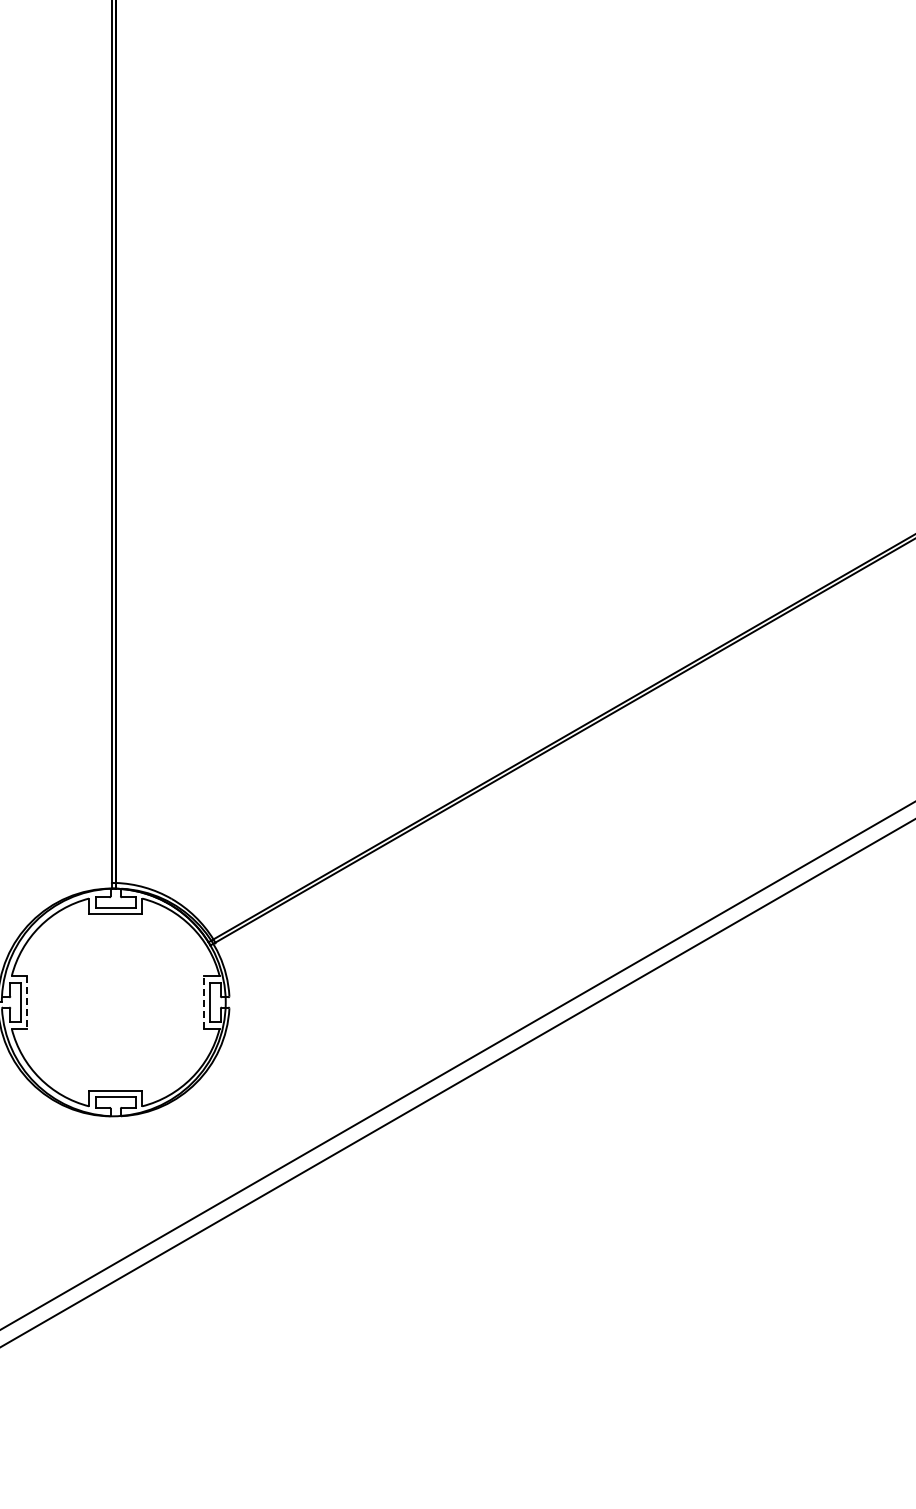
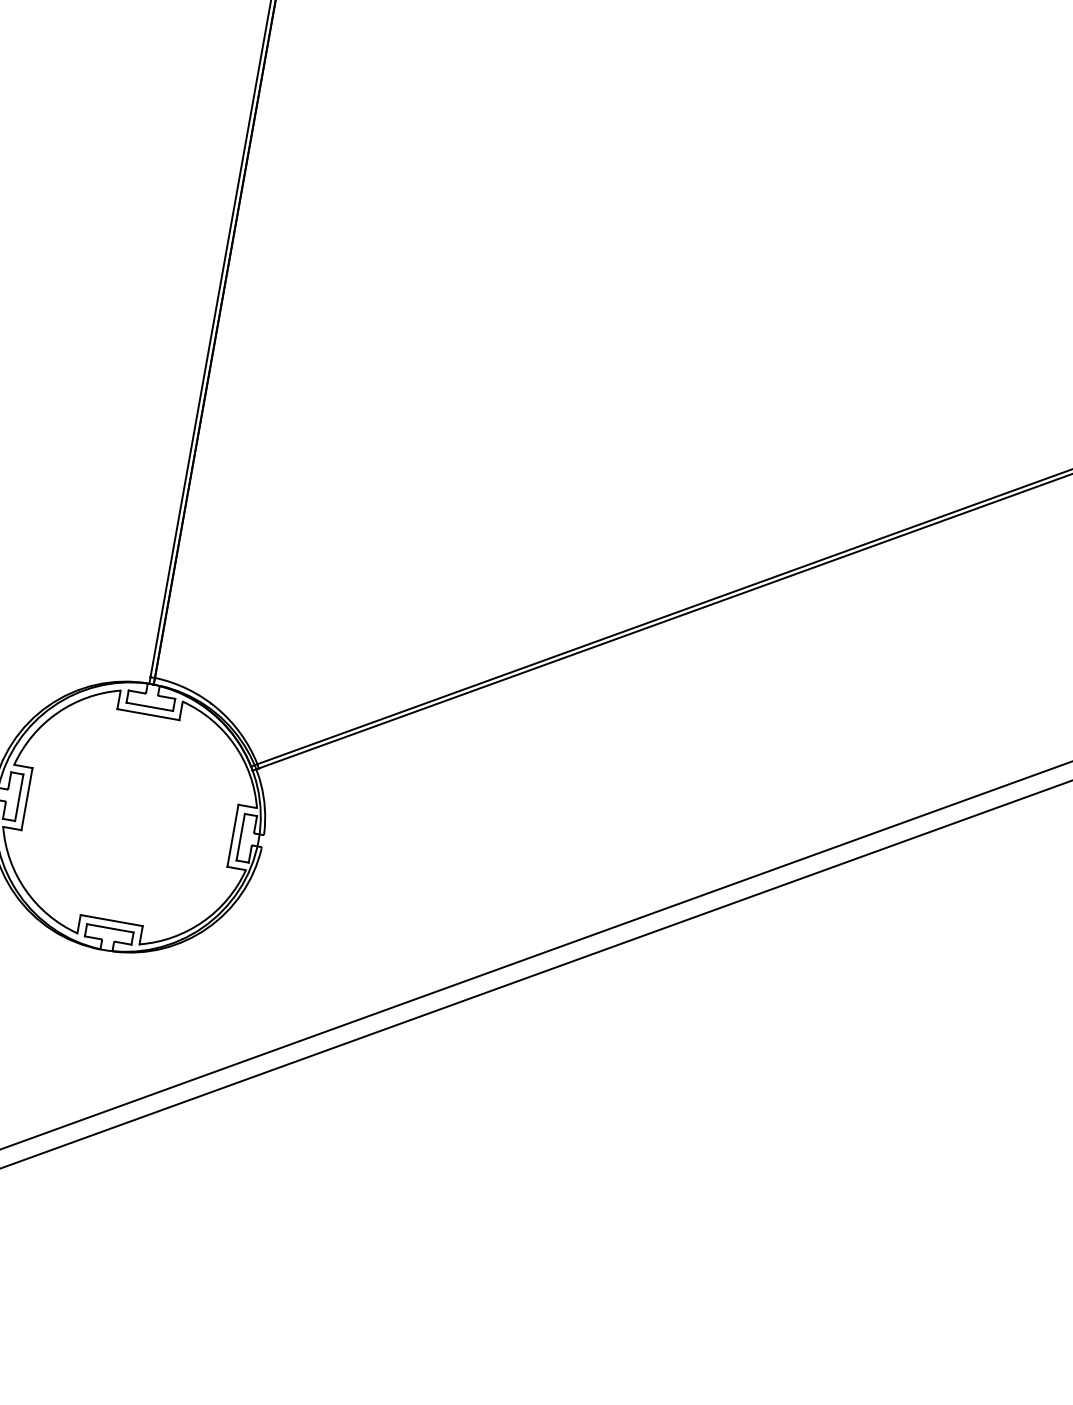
line: (27, 1002) -> (27, 799), dashed -> solid
line: (203, 1002) -> (232, 835), dashed -> solid

